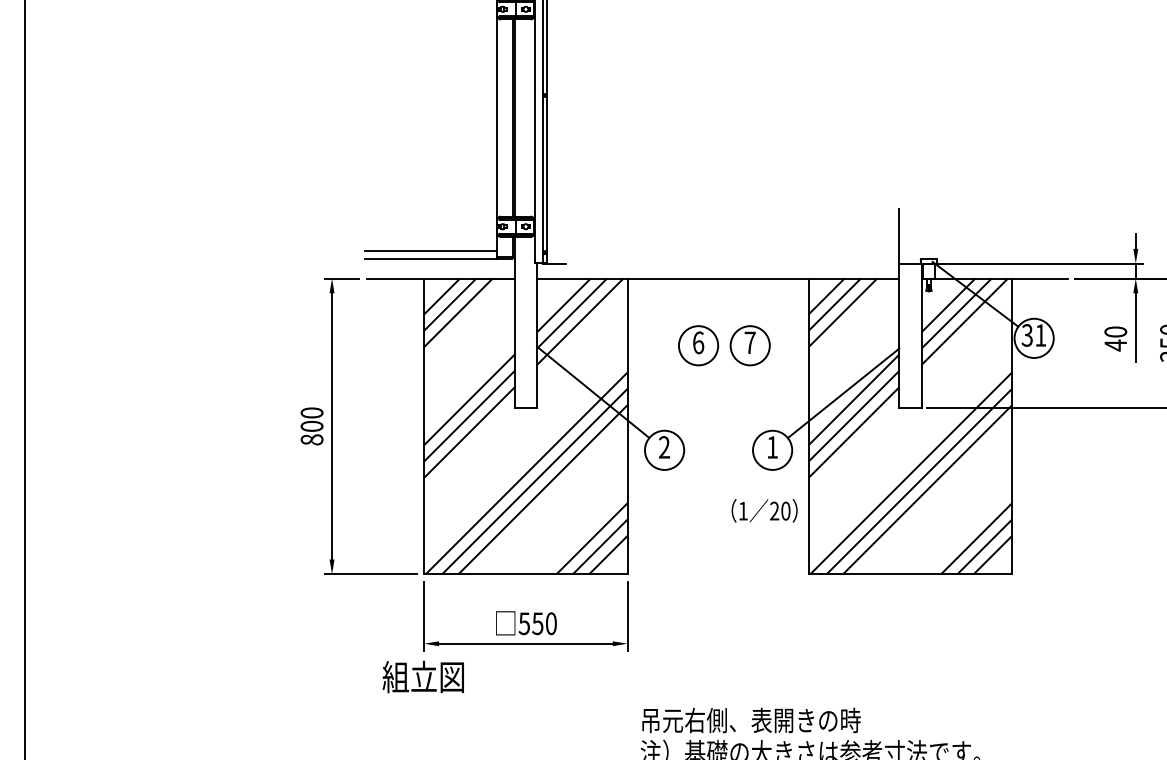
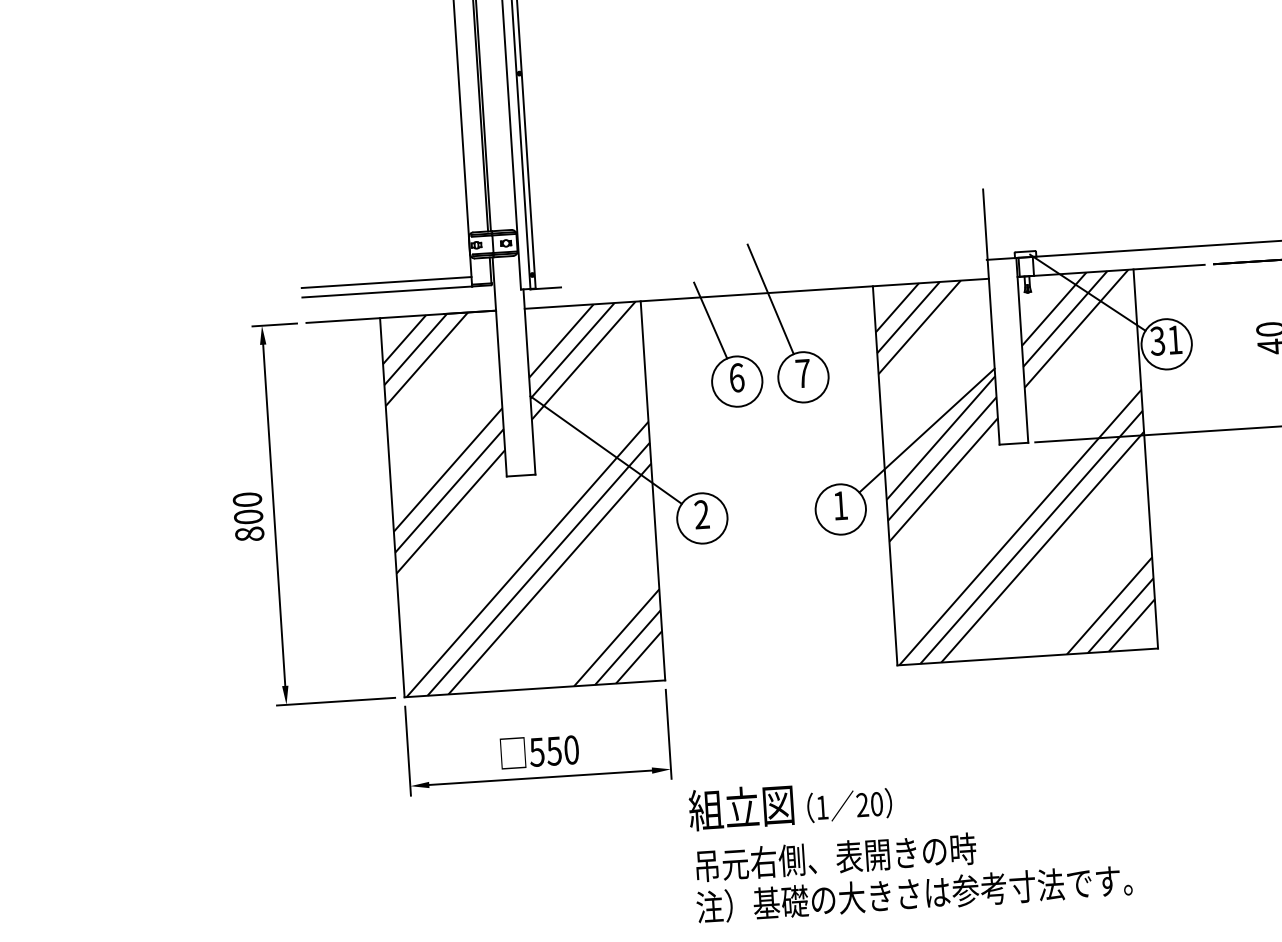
line: (728, 283) -> (770, 299), added
line: (680, 296) -> (710, 319), added
text: (764, 510) -> (849, 805), moved
text: (422, 676) -> (740, 807), moved

